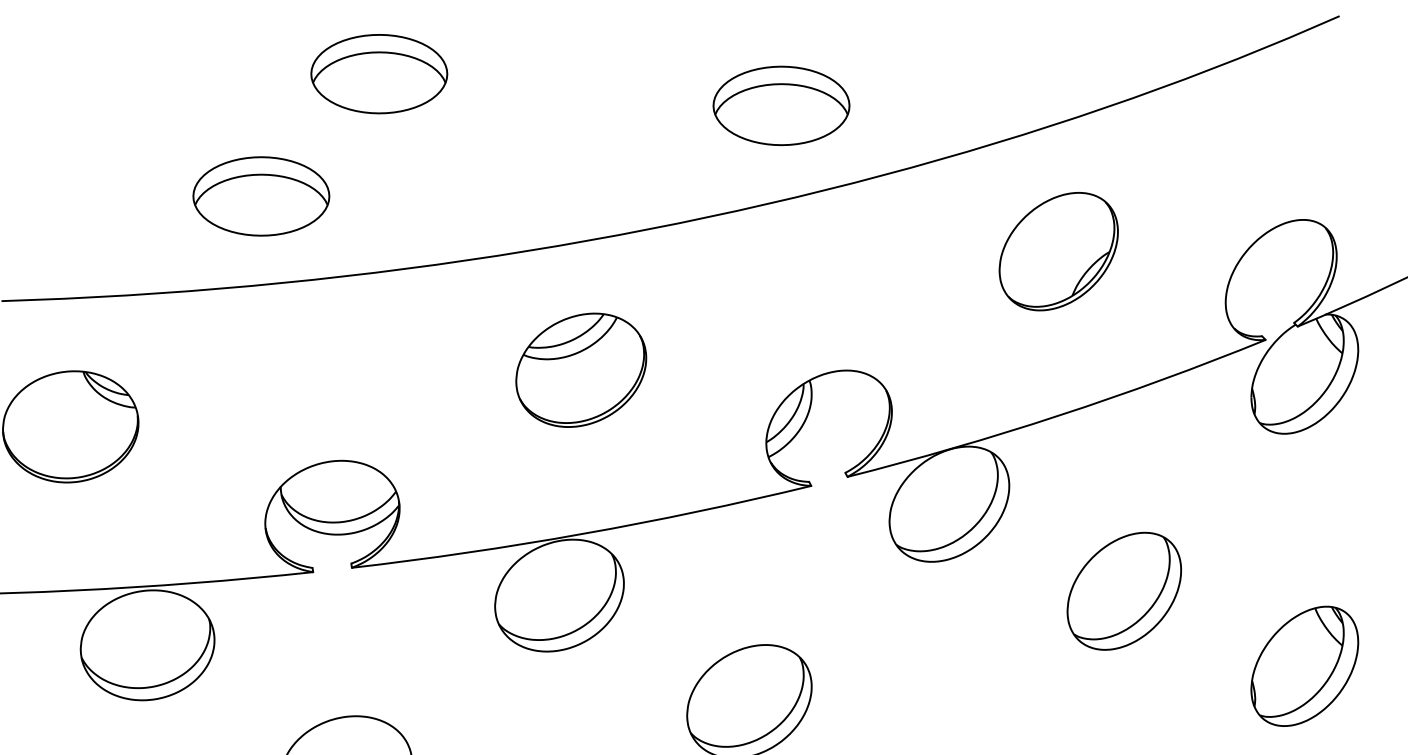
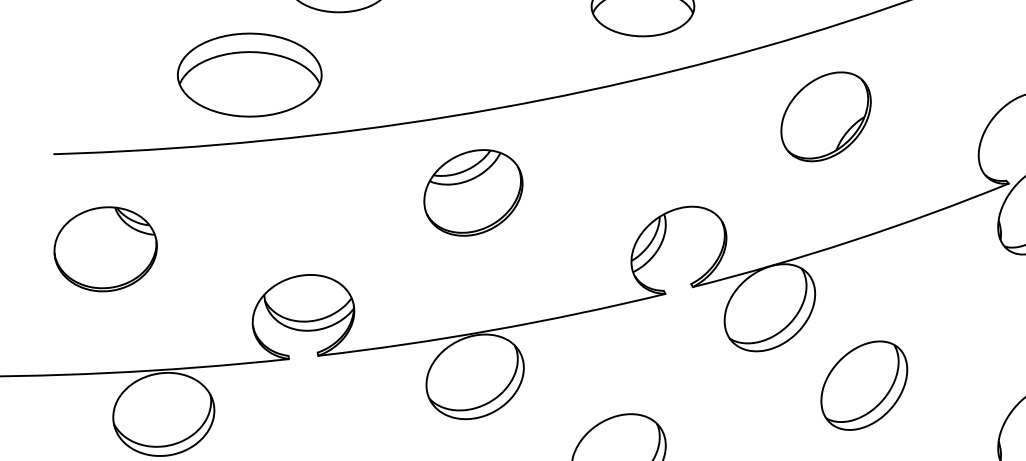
part: (261, 196) -> (249, 75), size x1.4
part: (1058, 251) -> (825, 116), moved
part: (581, 369) -> (473, 192), moved
part: (1124, 590) -> (864, 385), moved

